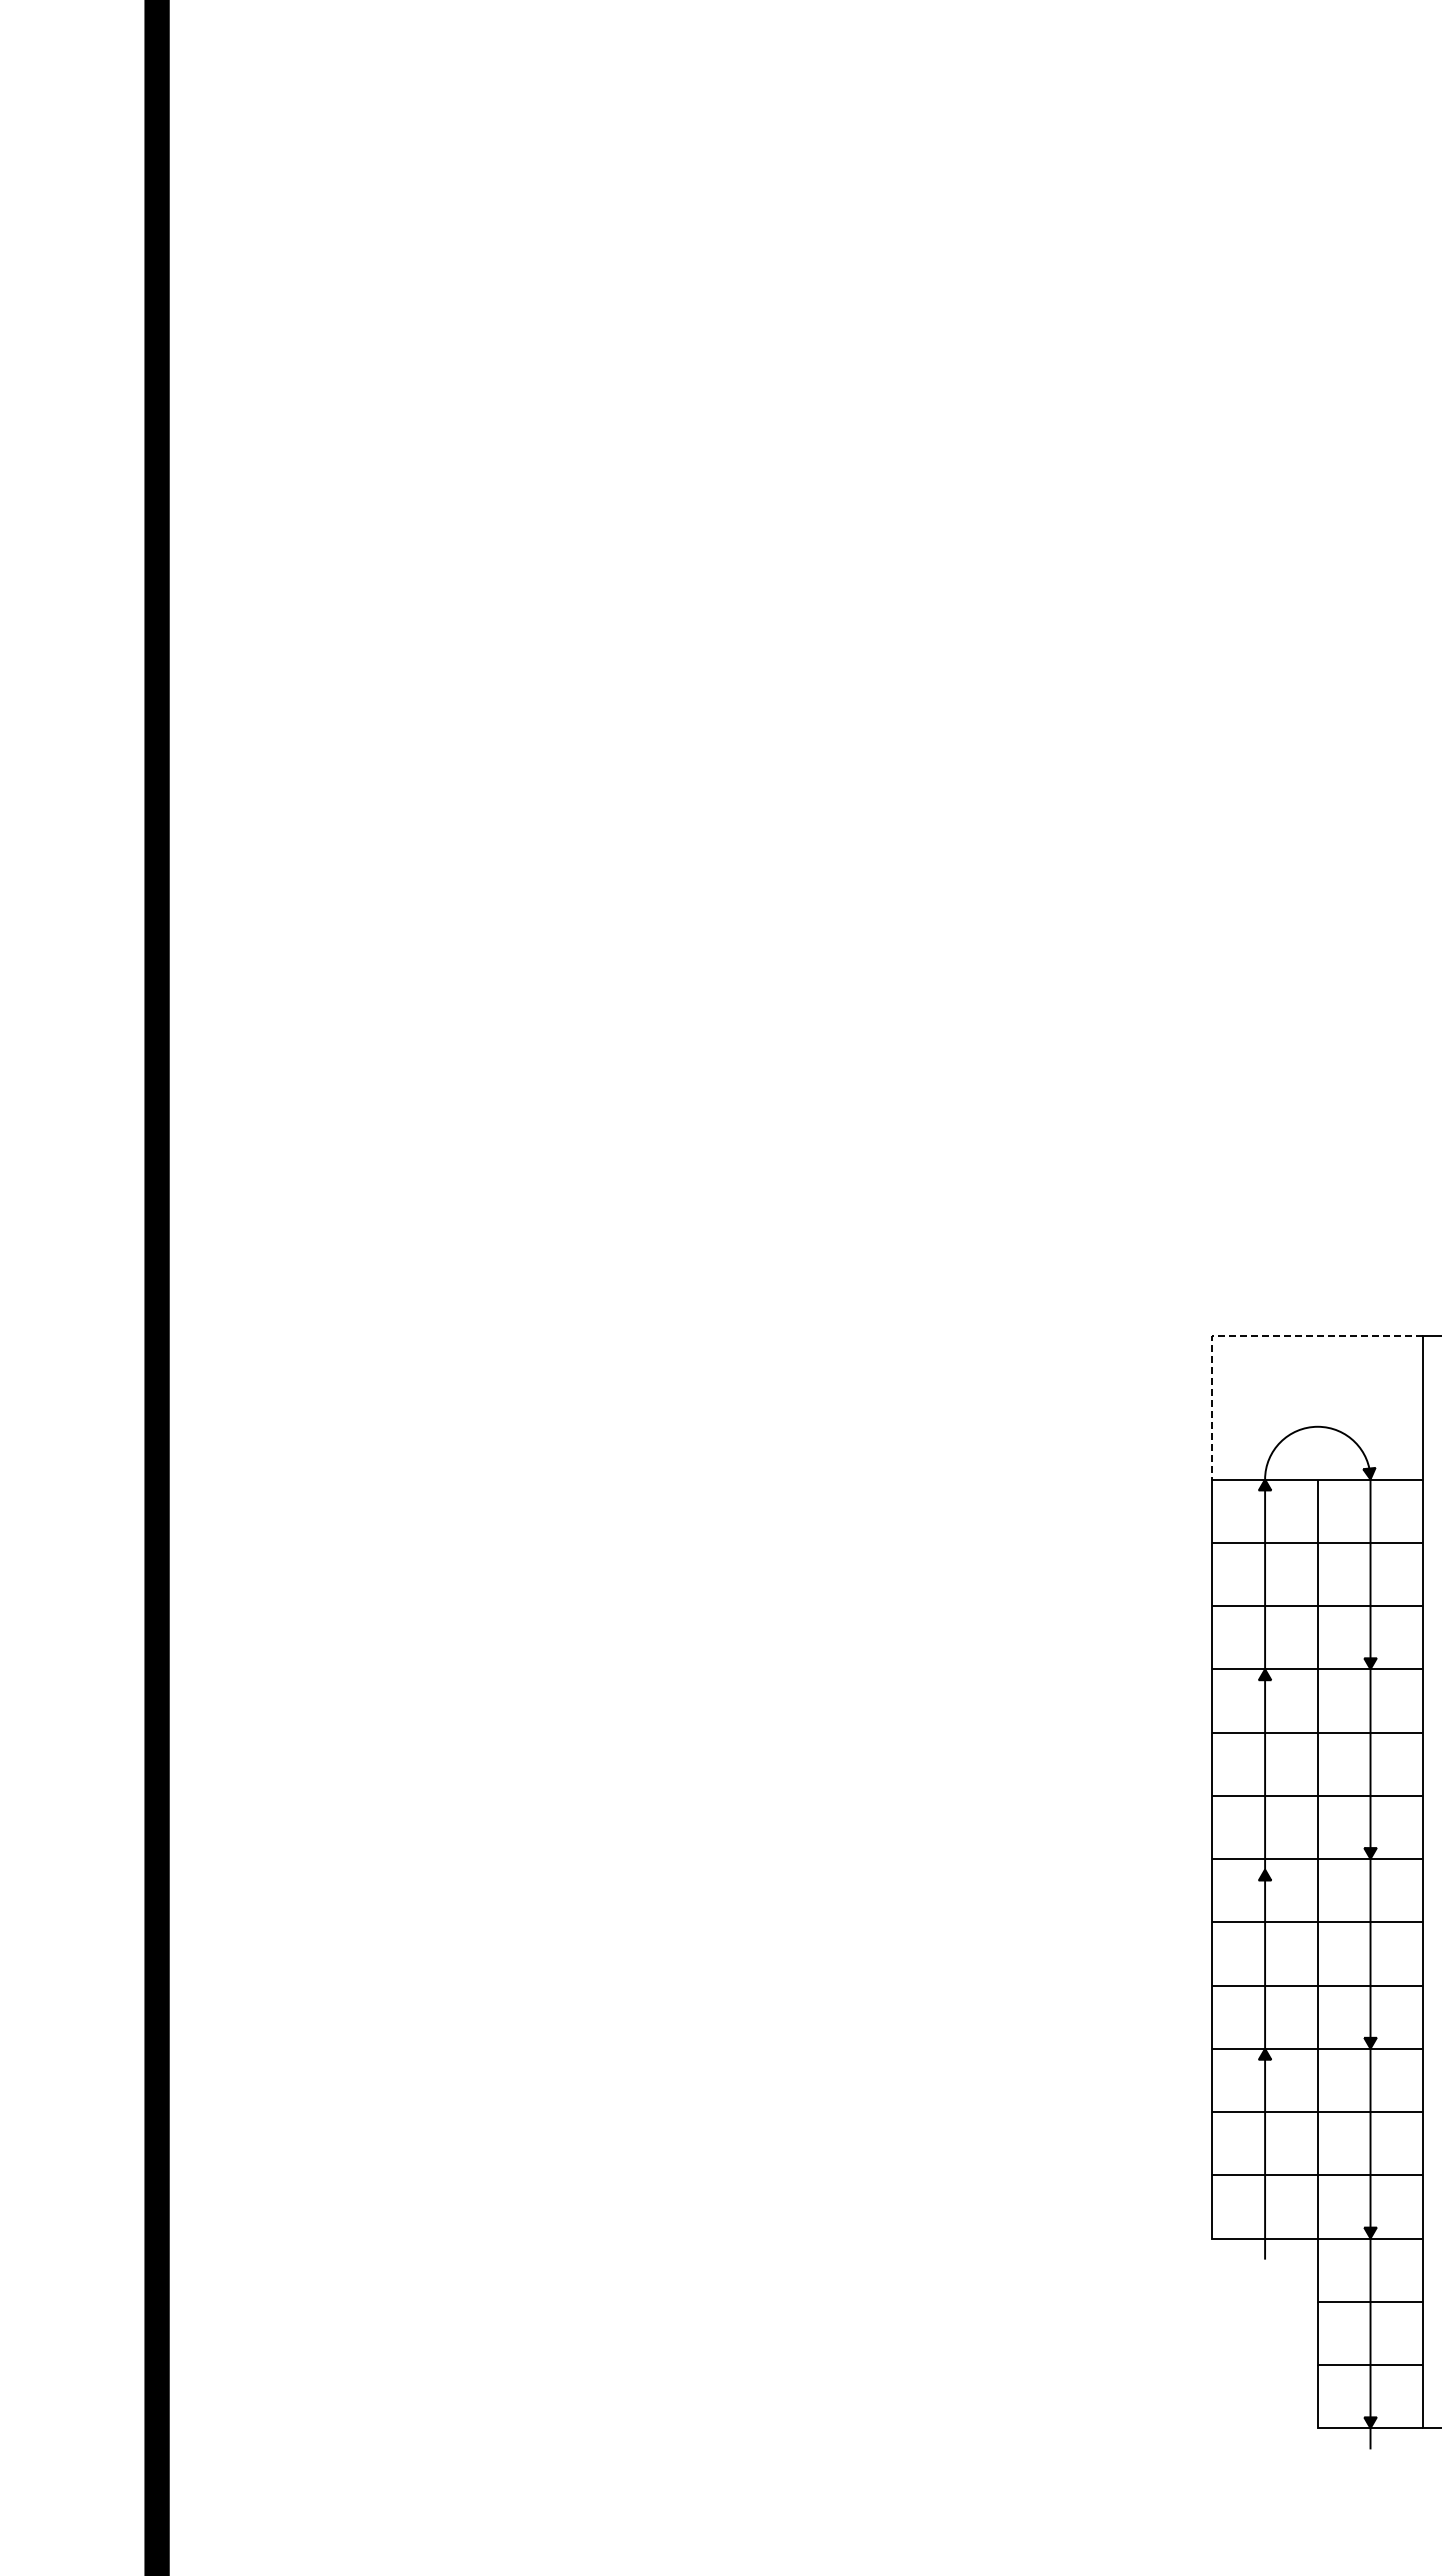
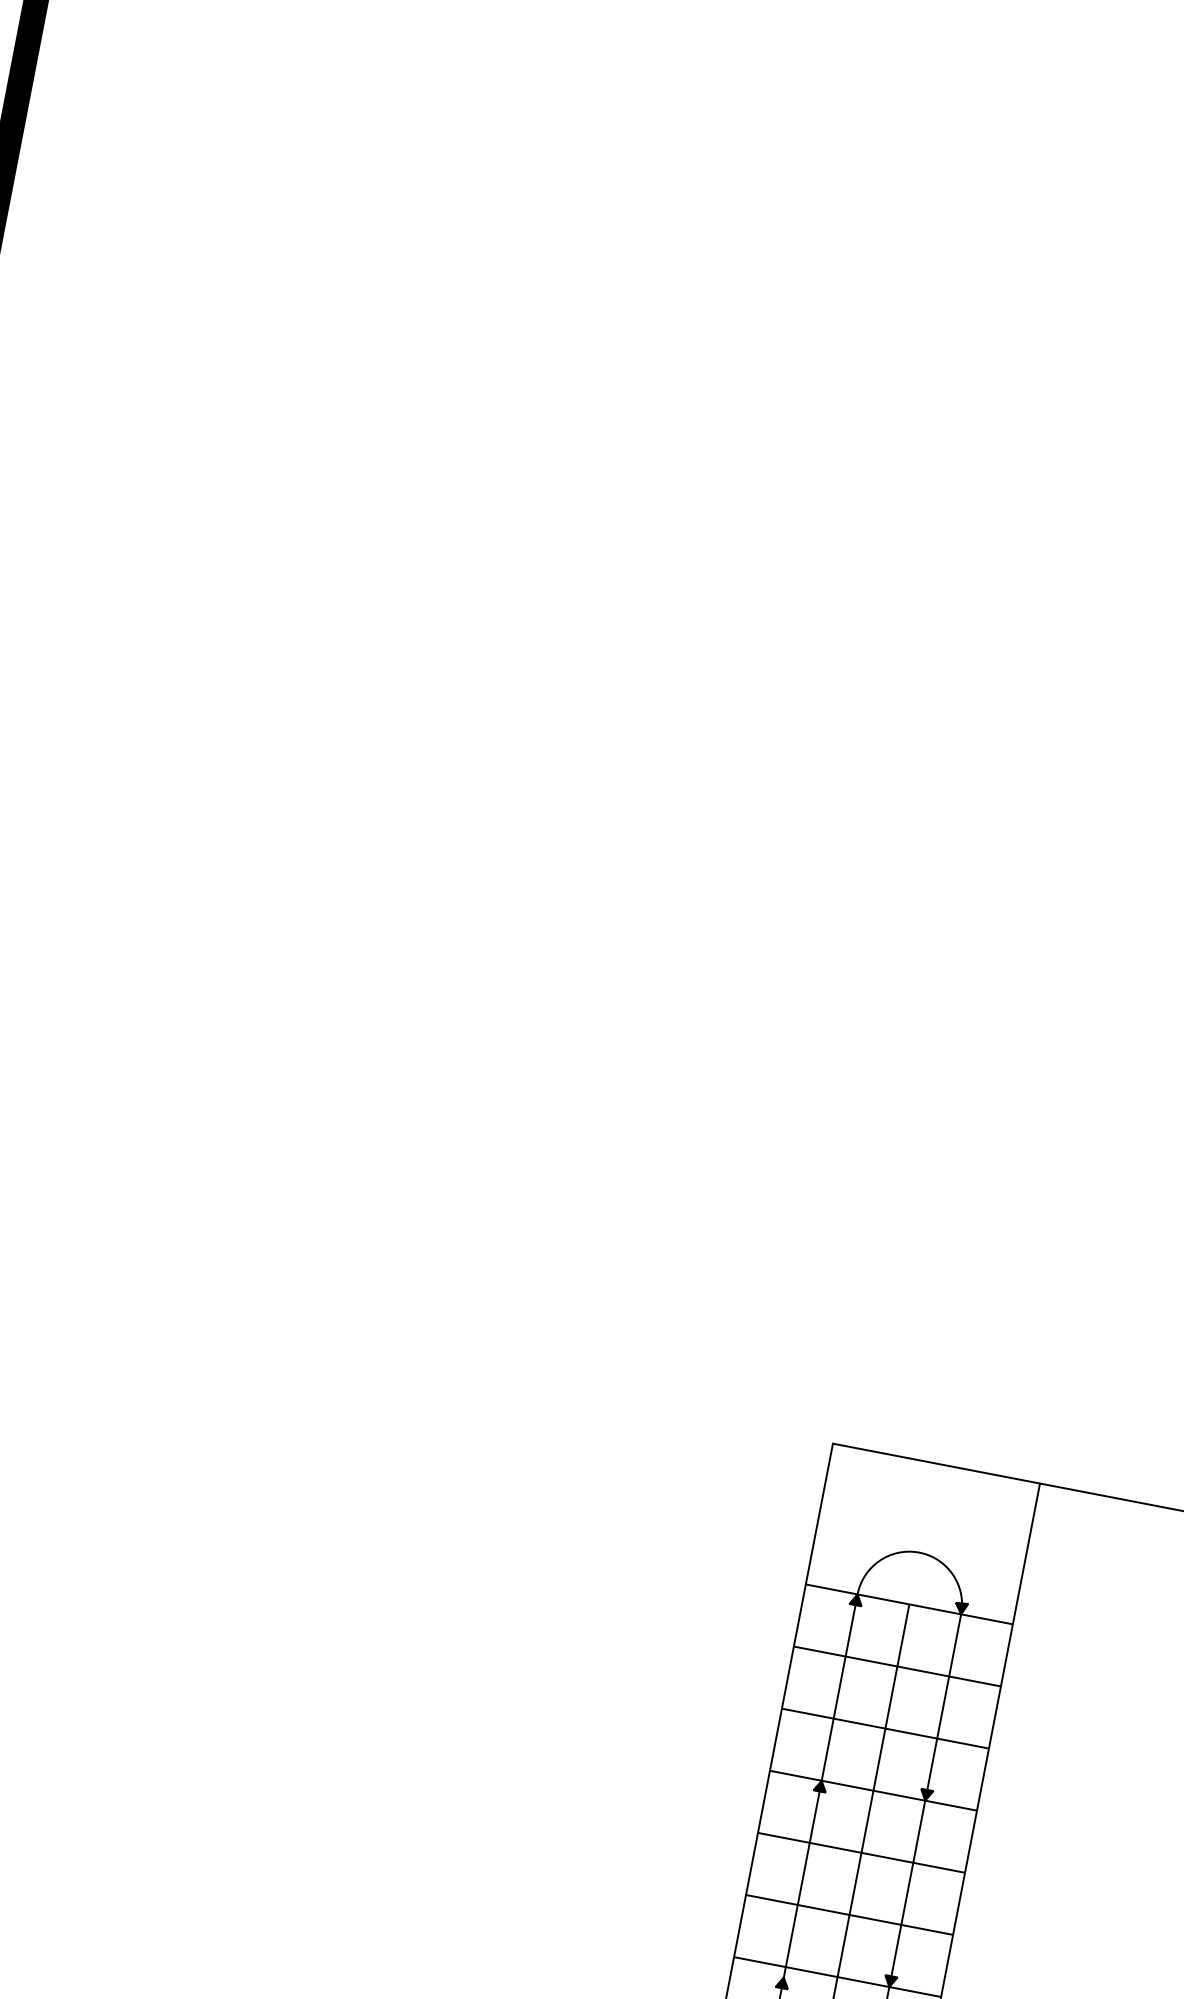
line: (1245, 1336) -> (865, 1450), dashed -> solid

